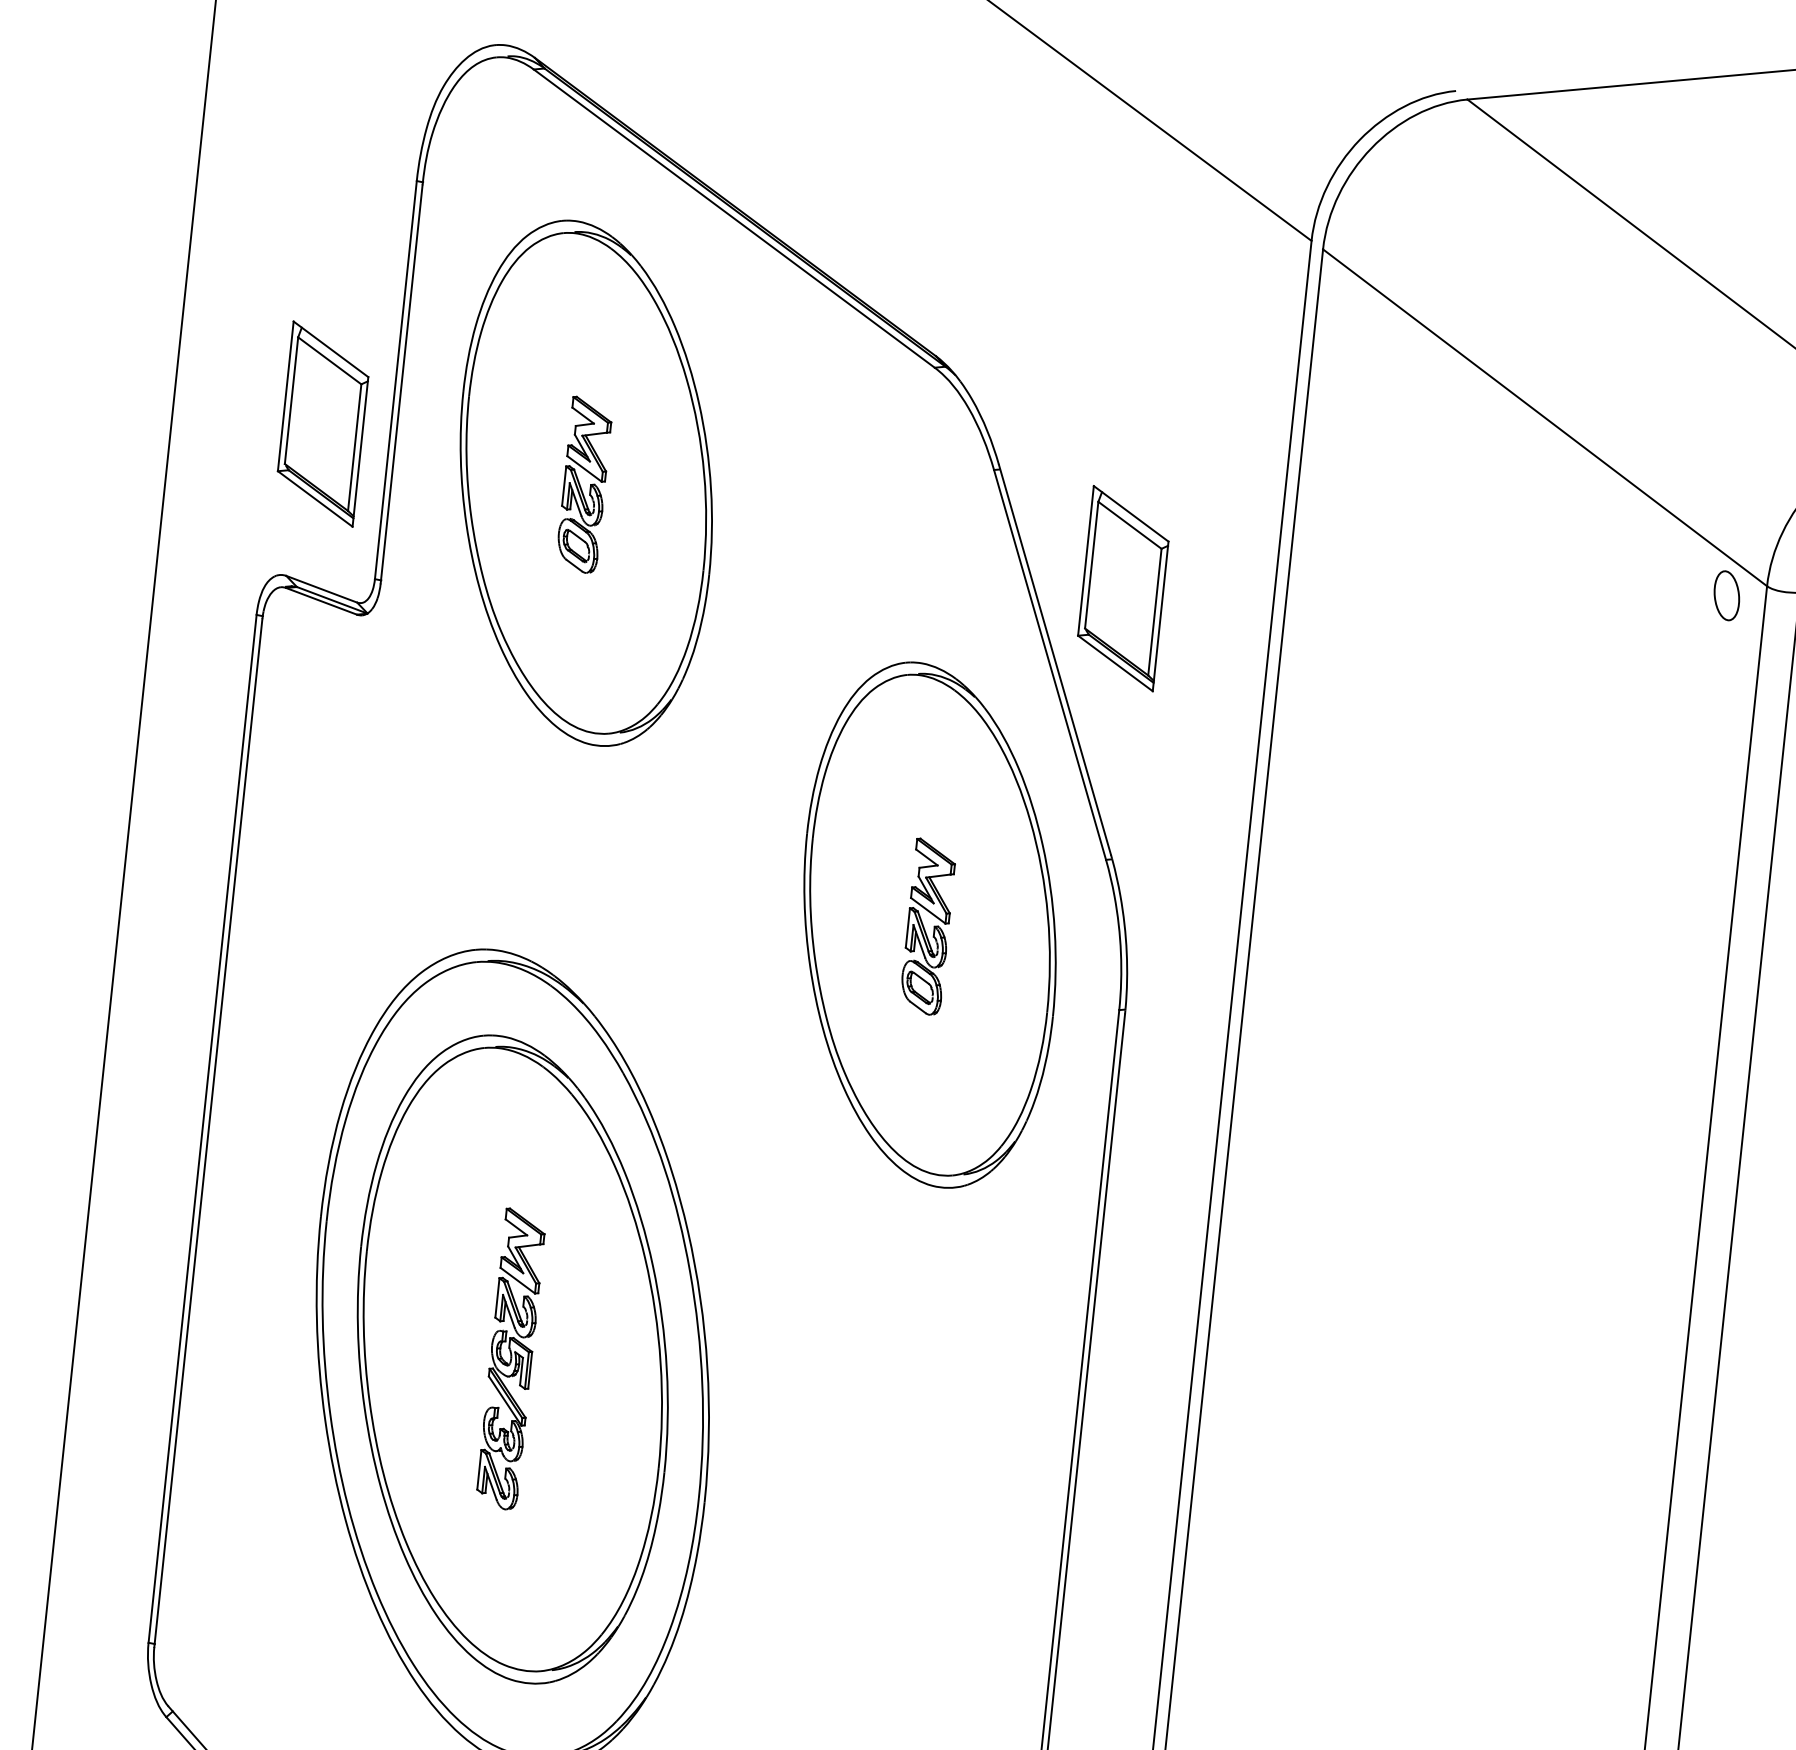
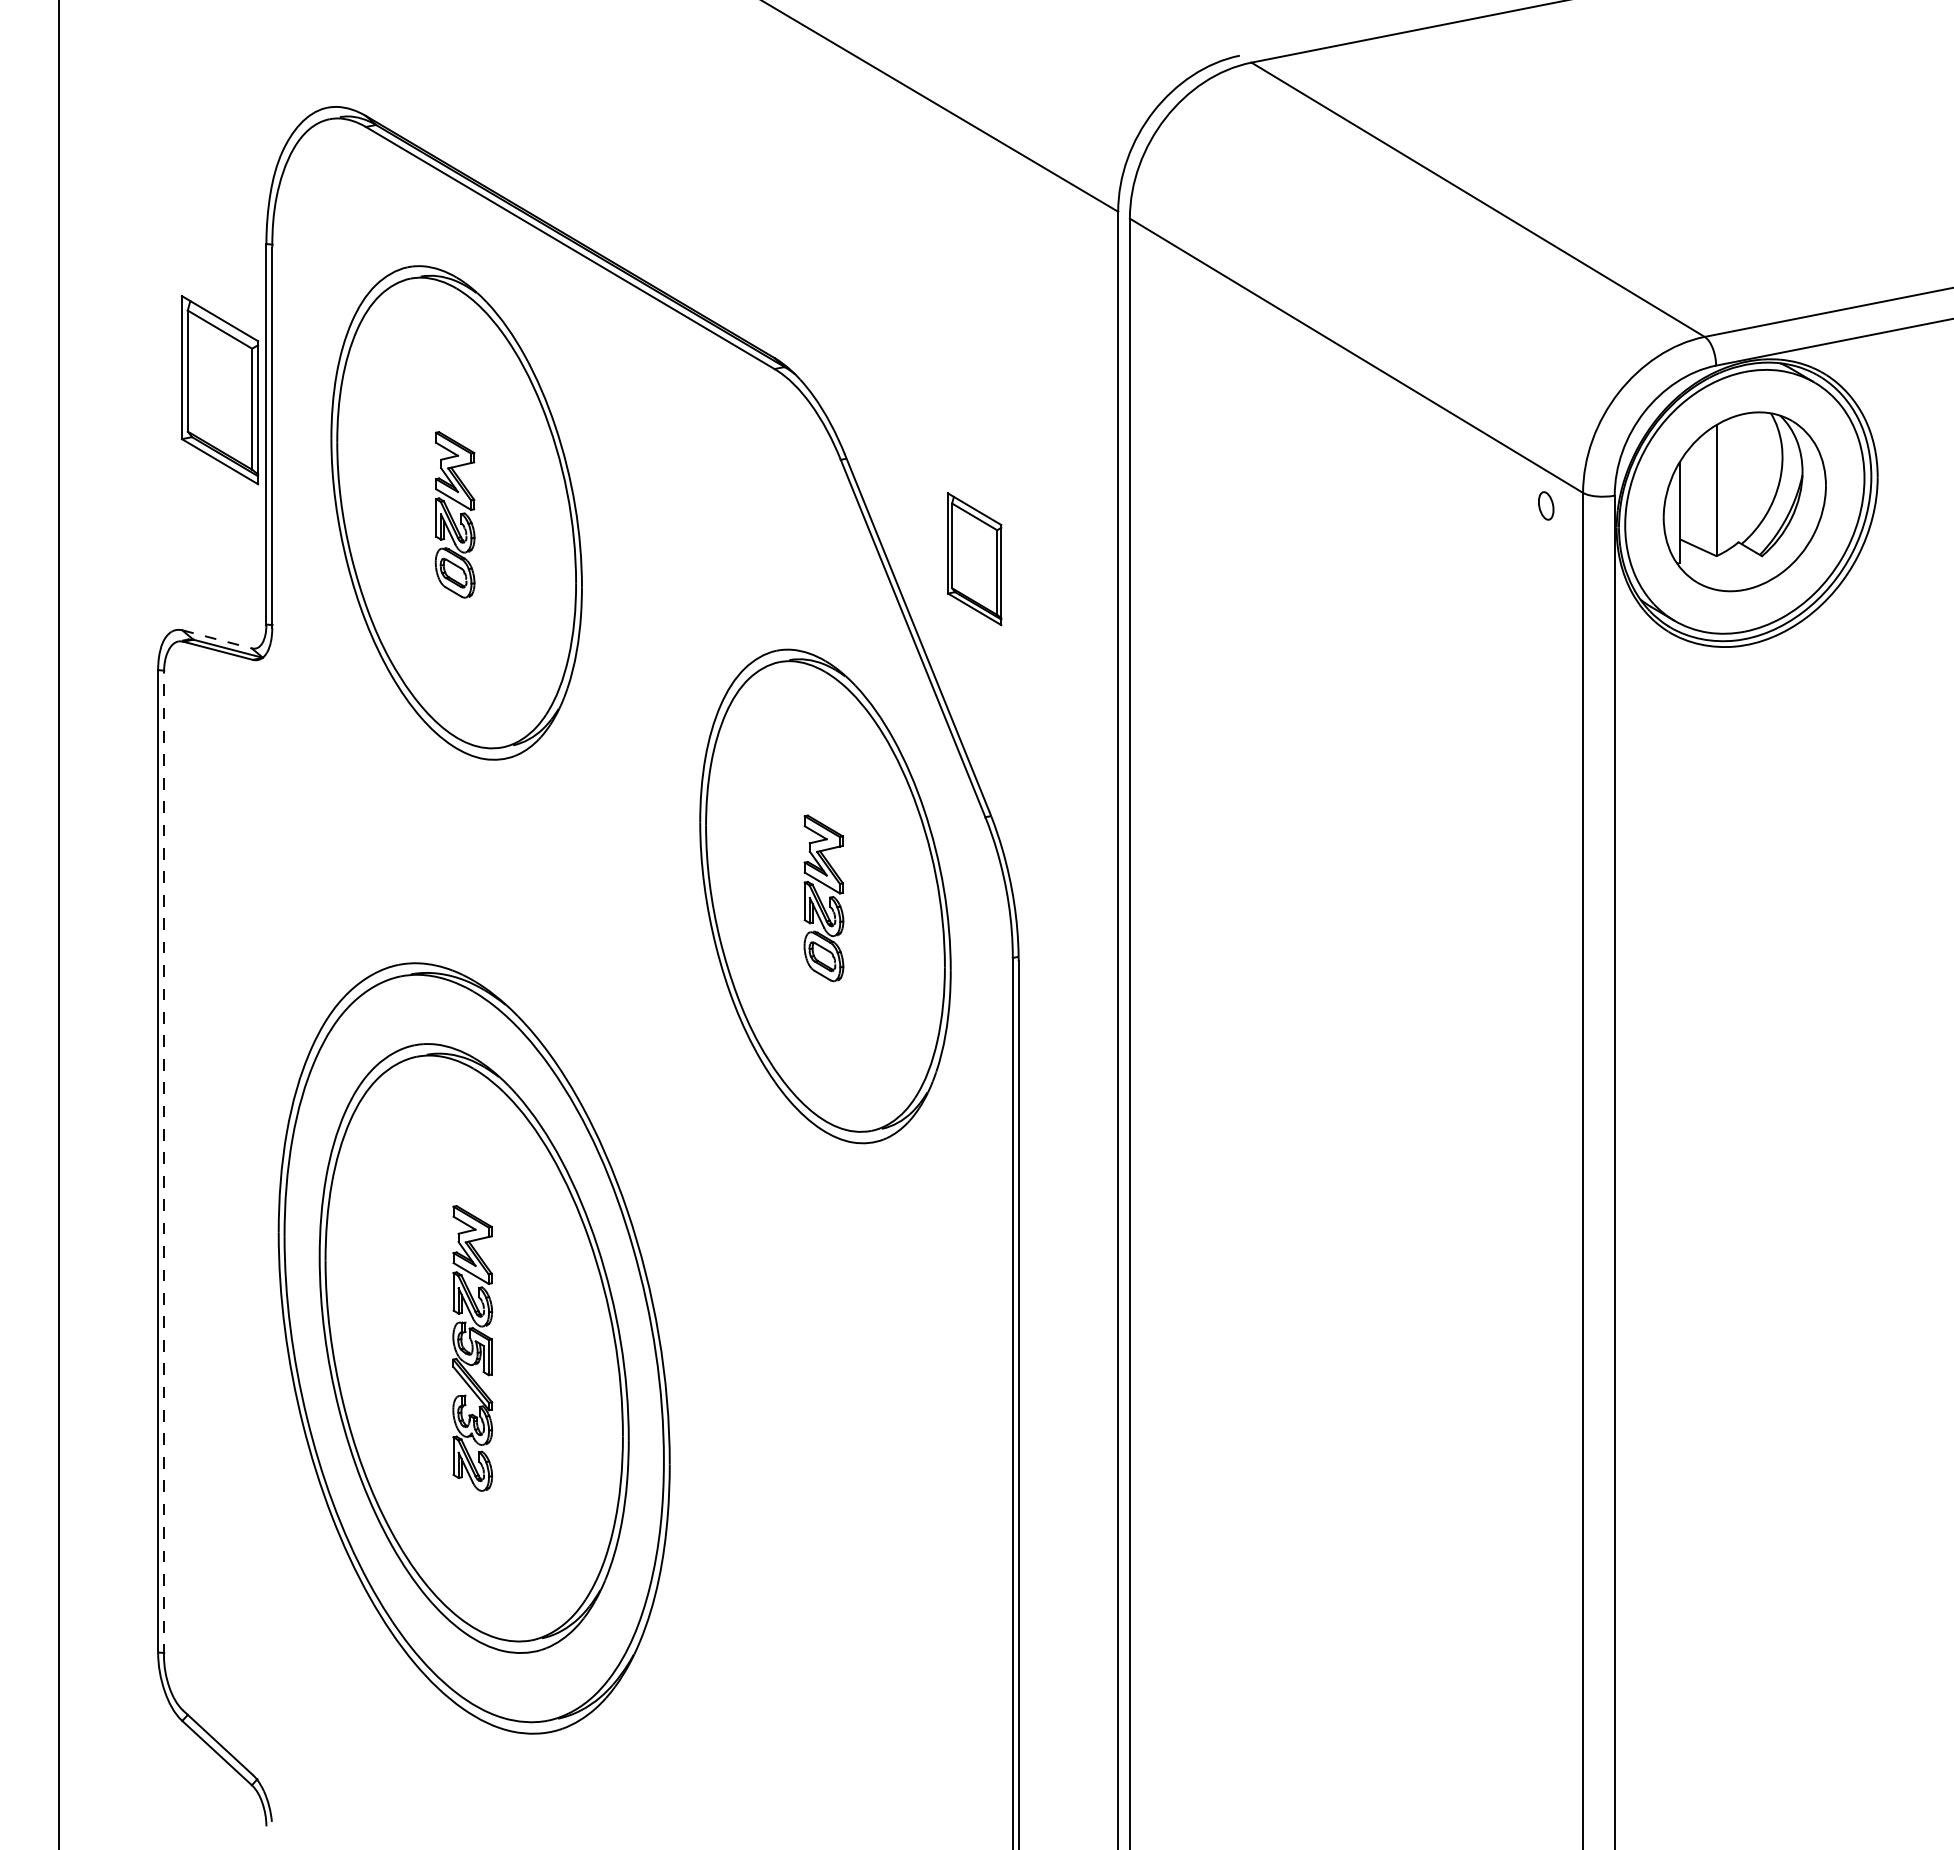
part: (322, 424) -> (219, 390), moved
part: (1122, 588) -> (974, 559), size x0.7
line: (322, 589) -> (217, 639), solid -> dashed
part: (1727, 595) -> (1546, 505), size x0.6
line: (207, 1132) -> (163, 1164), solid -> dashed

